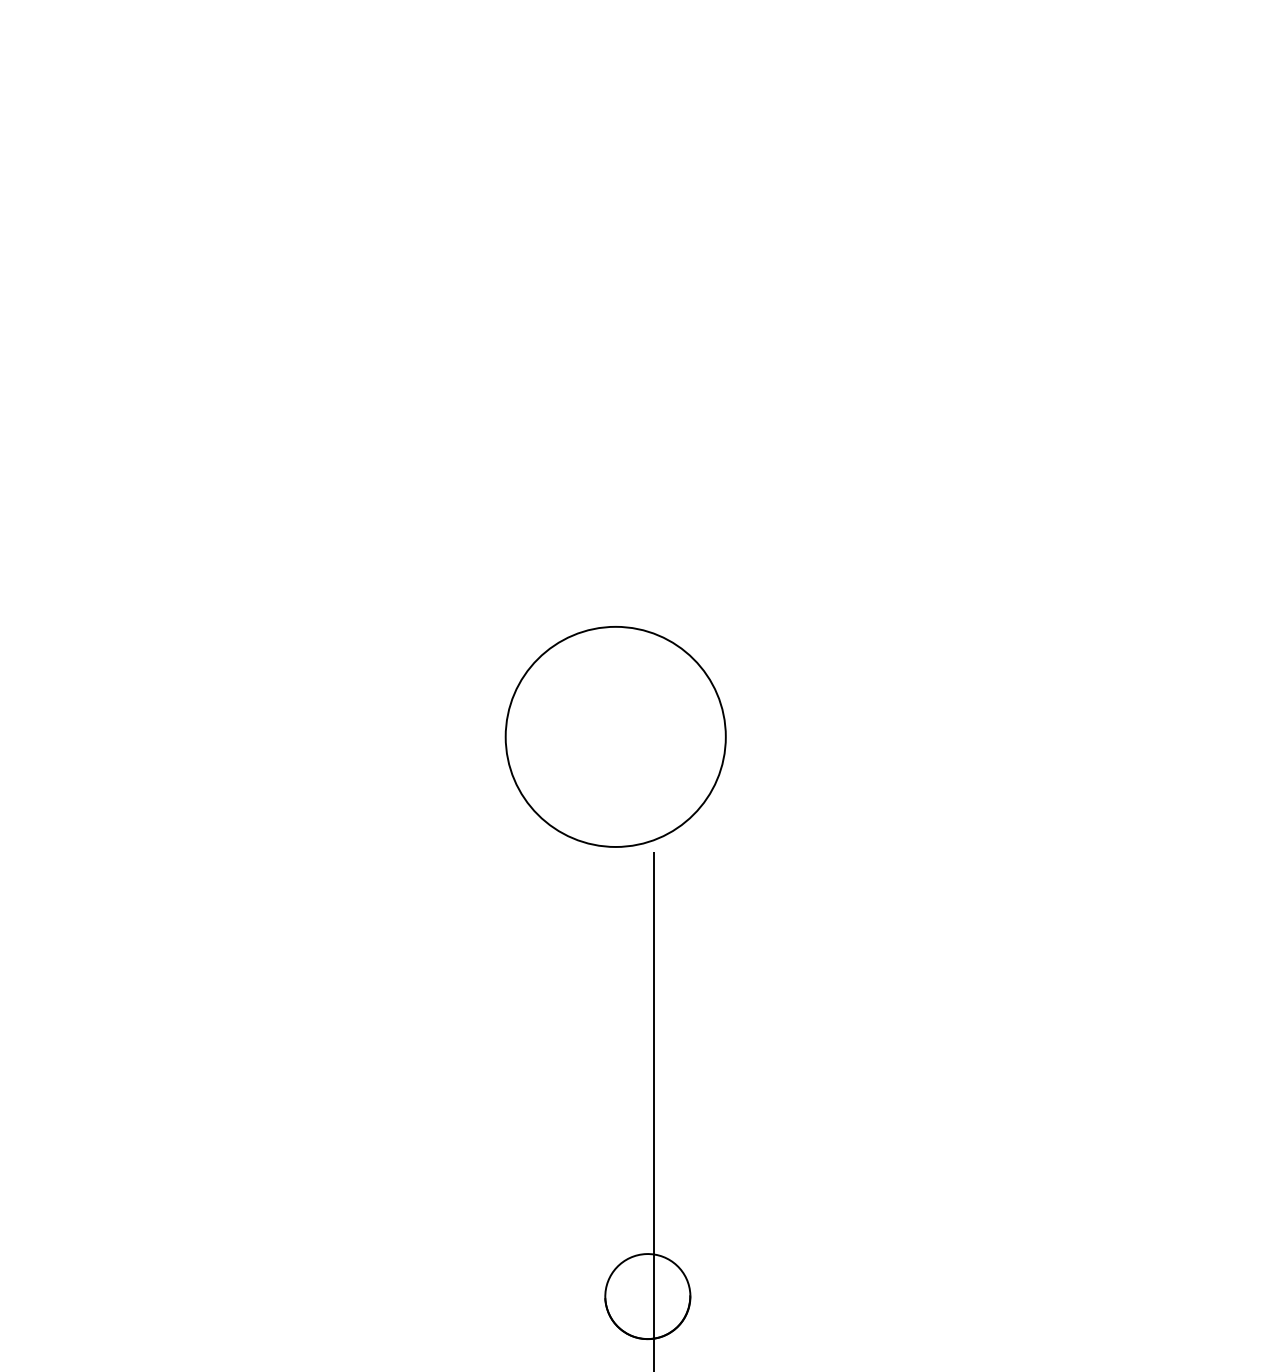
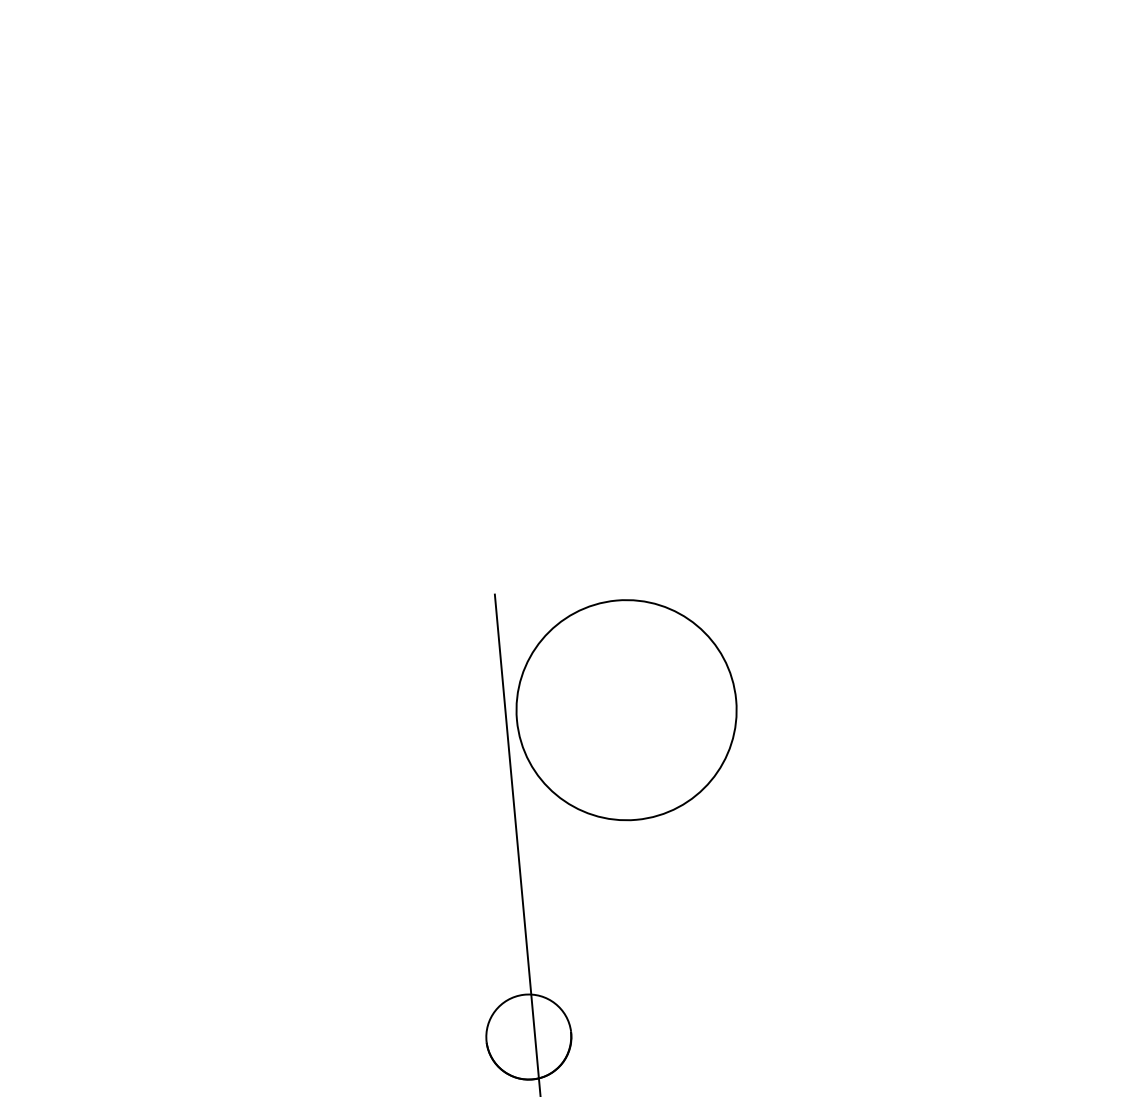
circle: (615, 736) -> (626, 709), moved

